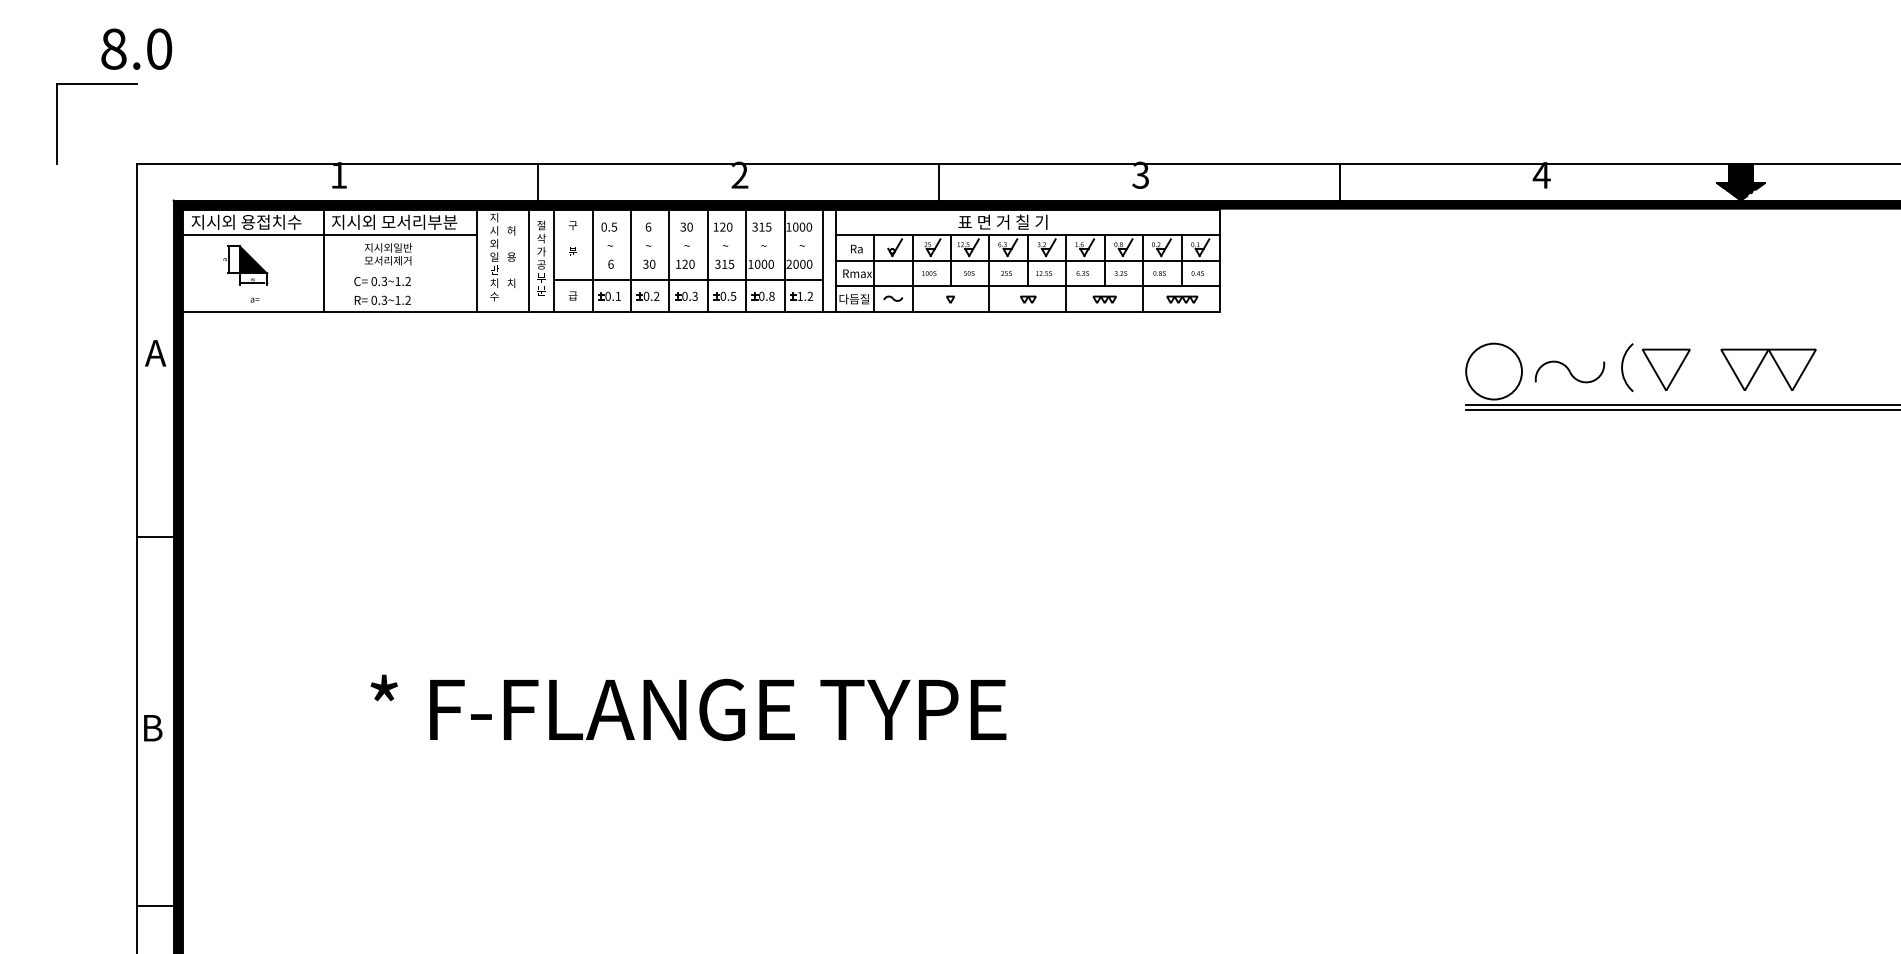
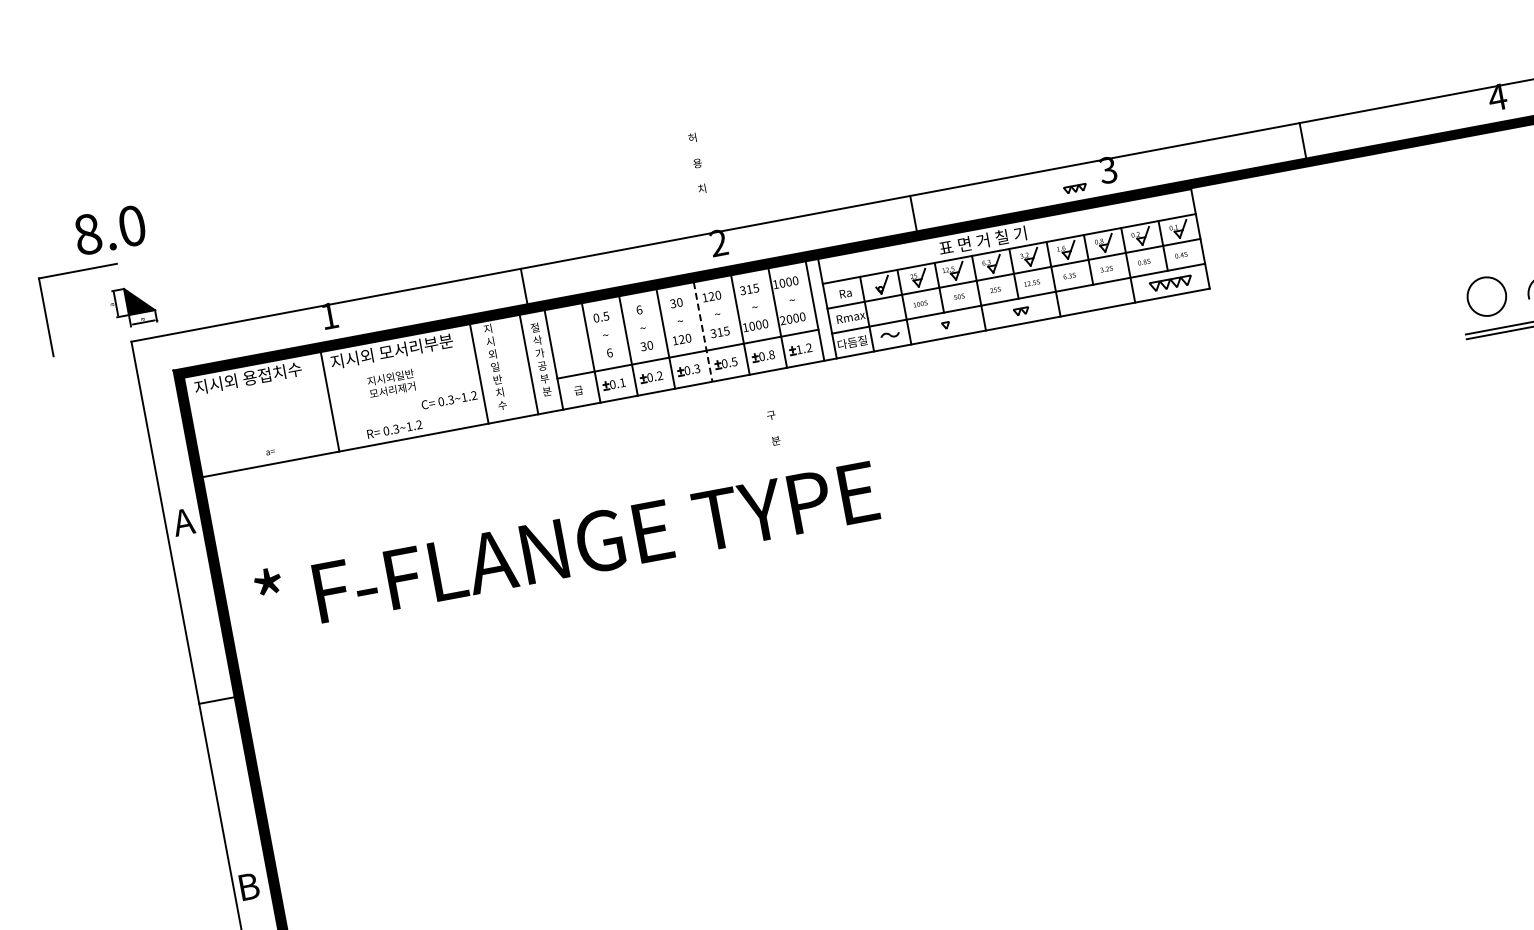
line: (329, 235) -> (331, 376), removed
text: (572, 238) -> (773, 428), moved
text: (511, 256) -> (697, 162), moved
line: (707, 261) -> (702, 332), solid -> dashed
part: (245, 265) -> (133, 306), moved
text: (382, 281) -> (449, 400), moved
part: (1104, 299) -> (1075, 188), moved
part: (1182, 299) -> (1171, 283), size x1.4
circle: (1494, 371) -> (1487, 296), size x0.7
text: (688, 707) -> (566, 545), moved

